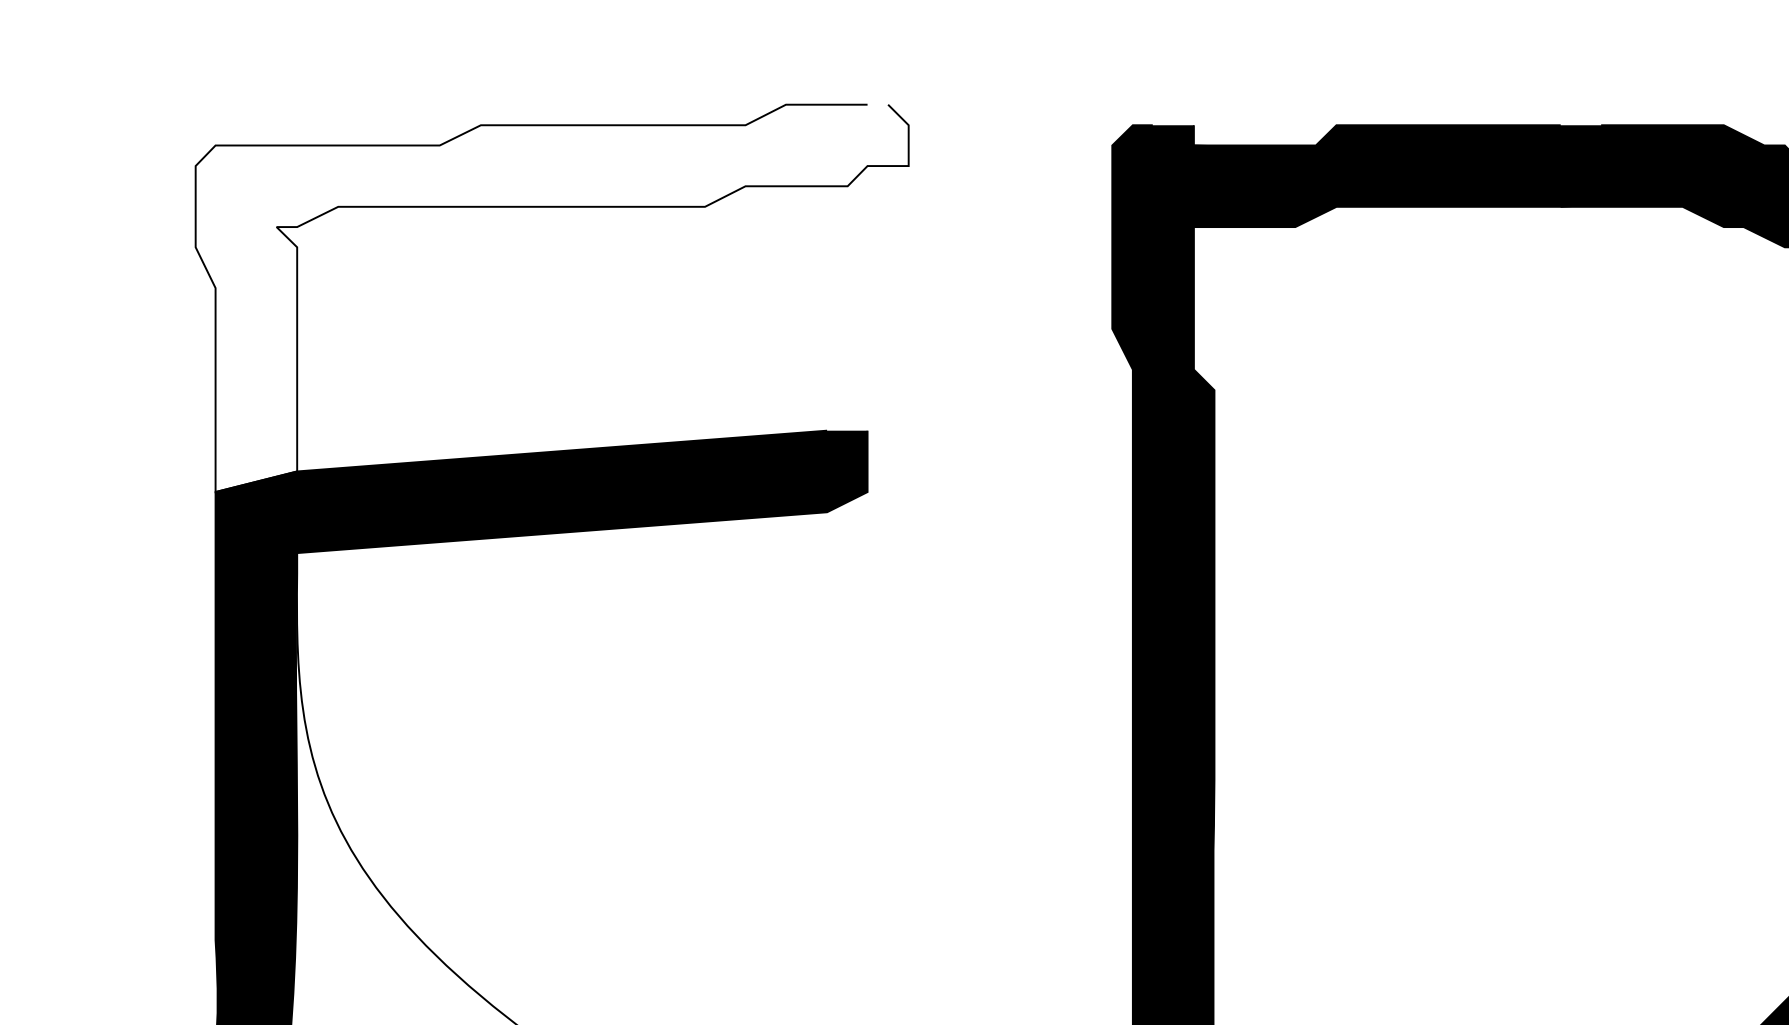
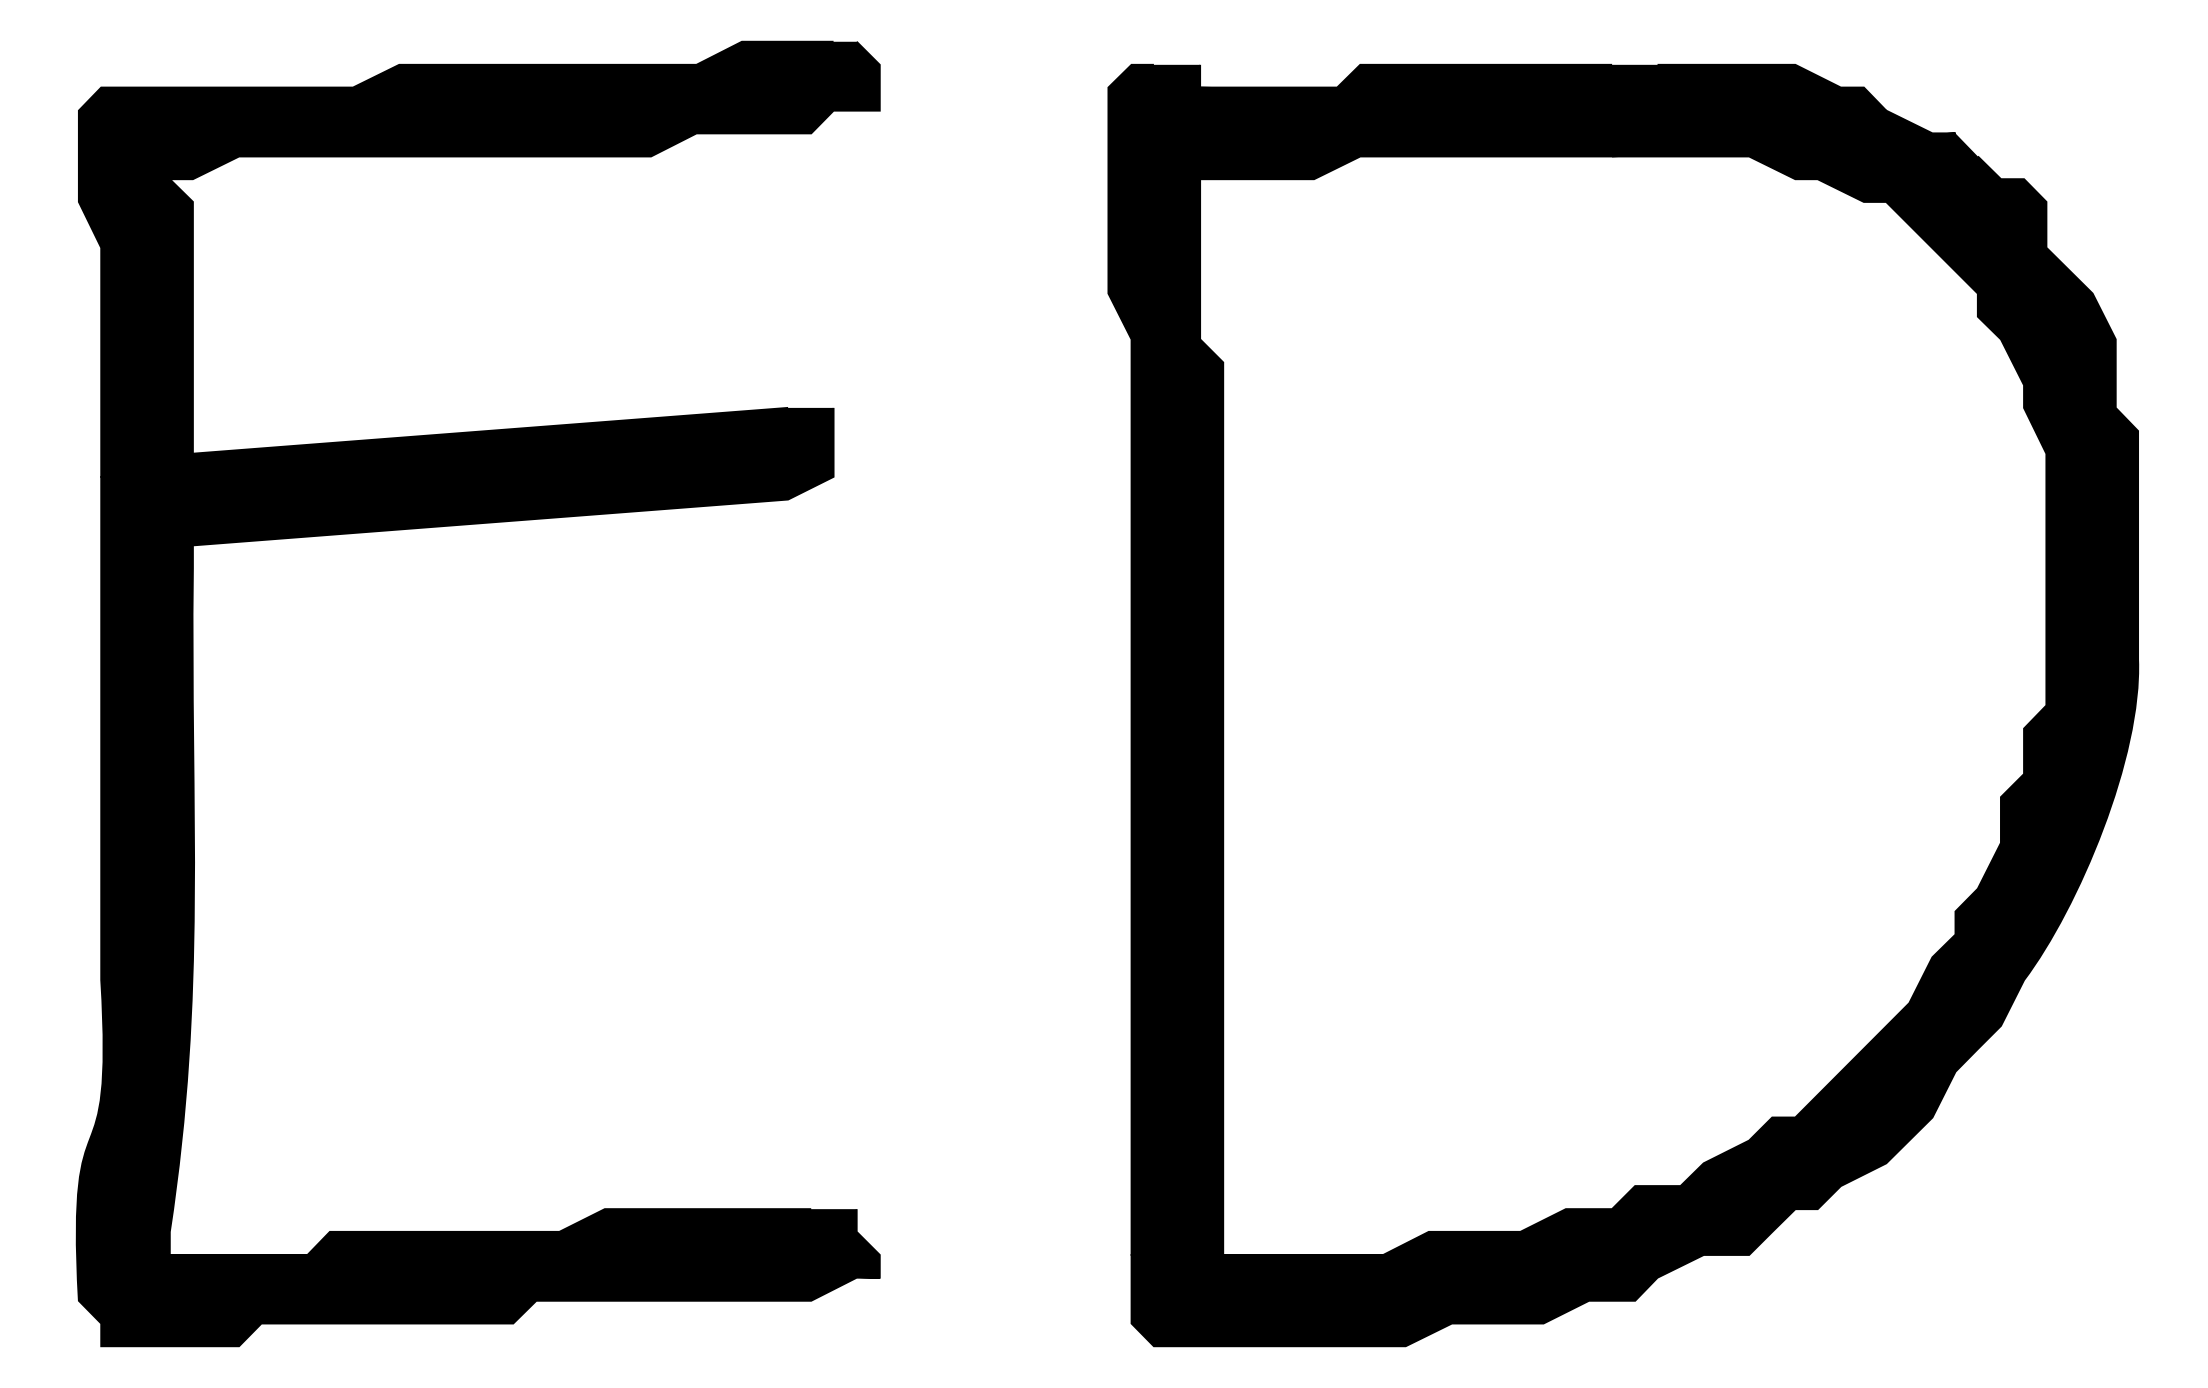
fill: (551, 297) -> (478, 258), added

